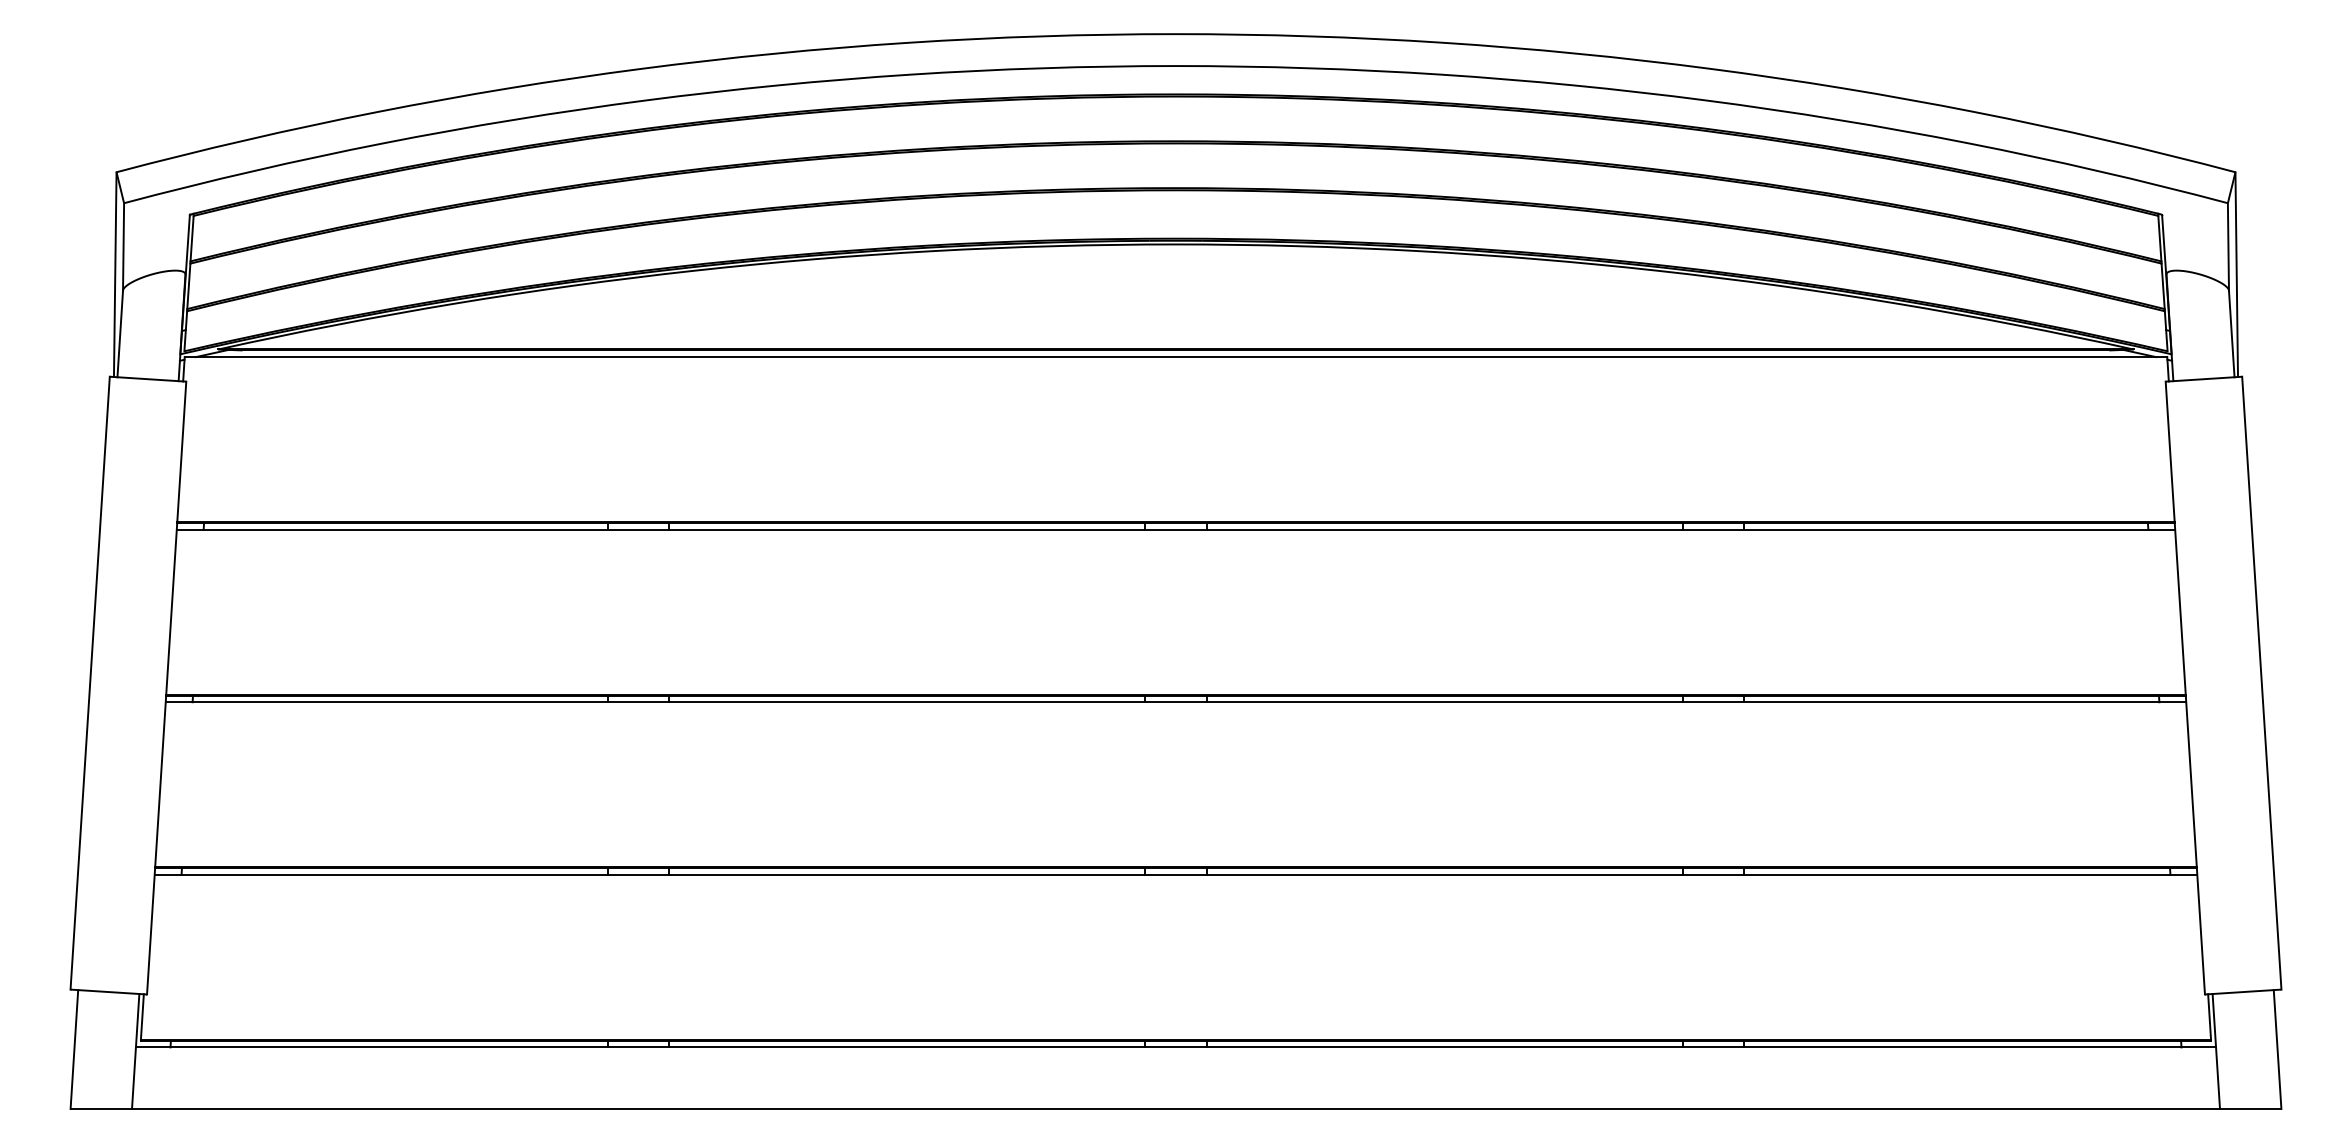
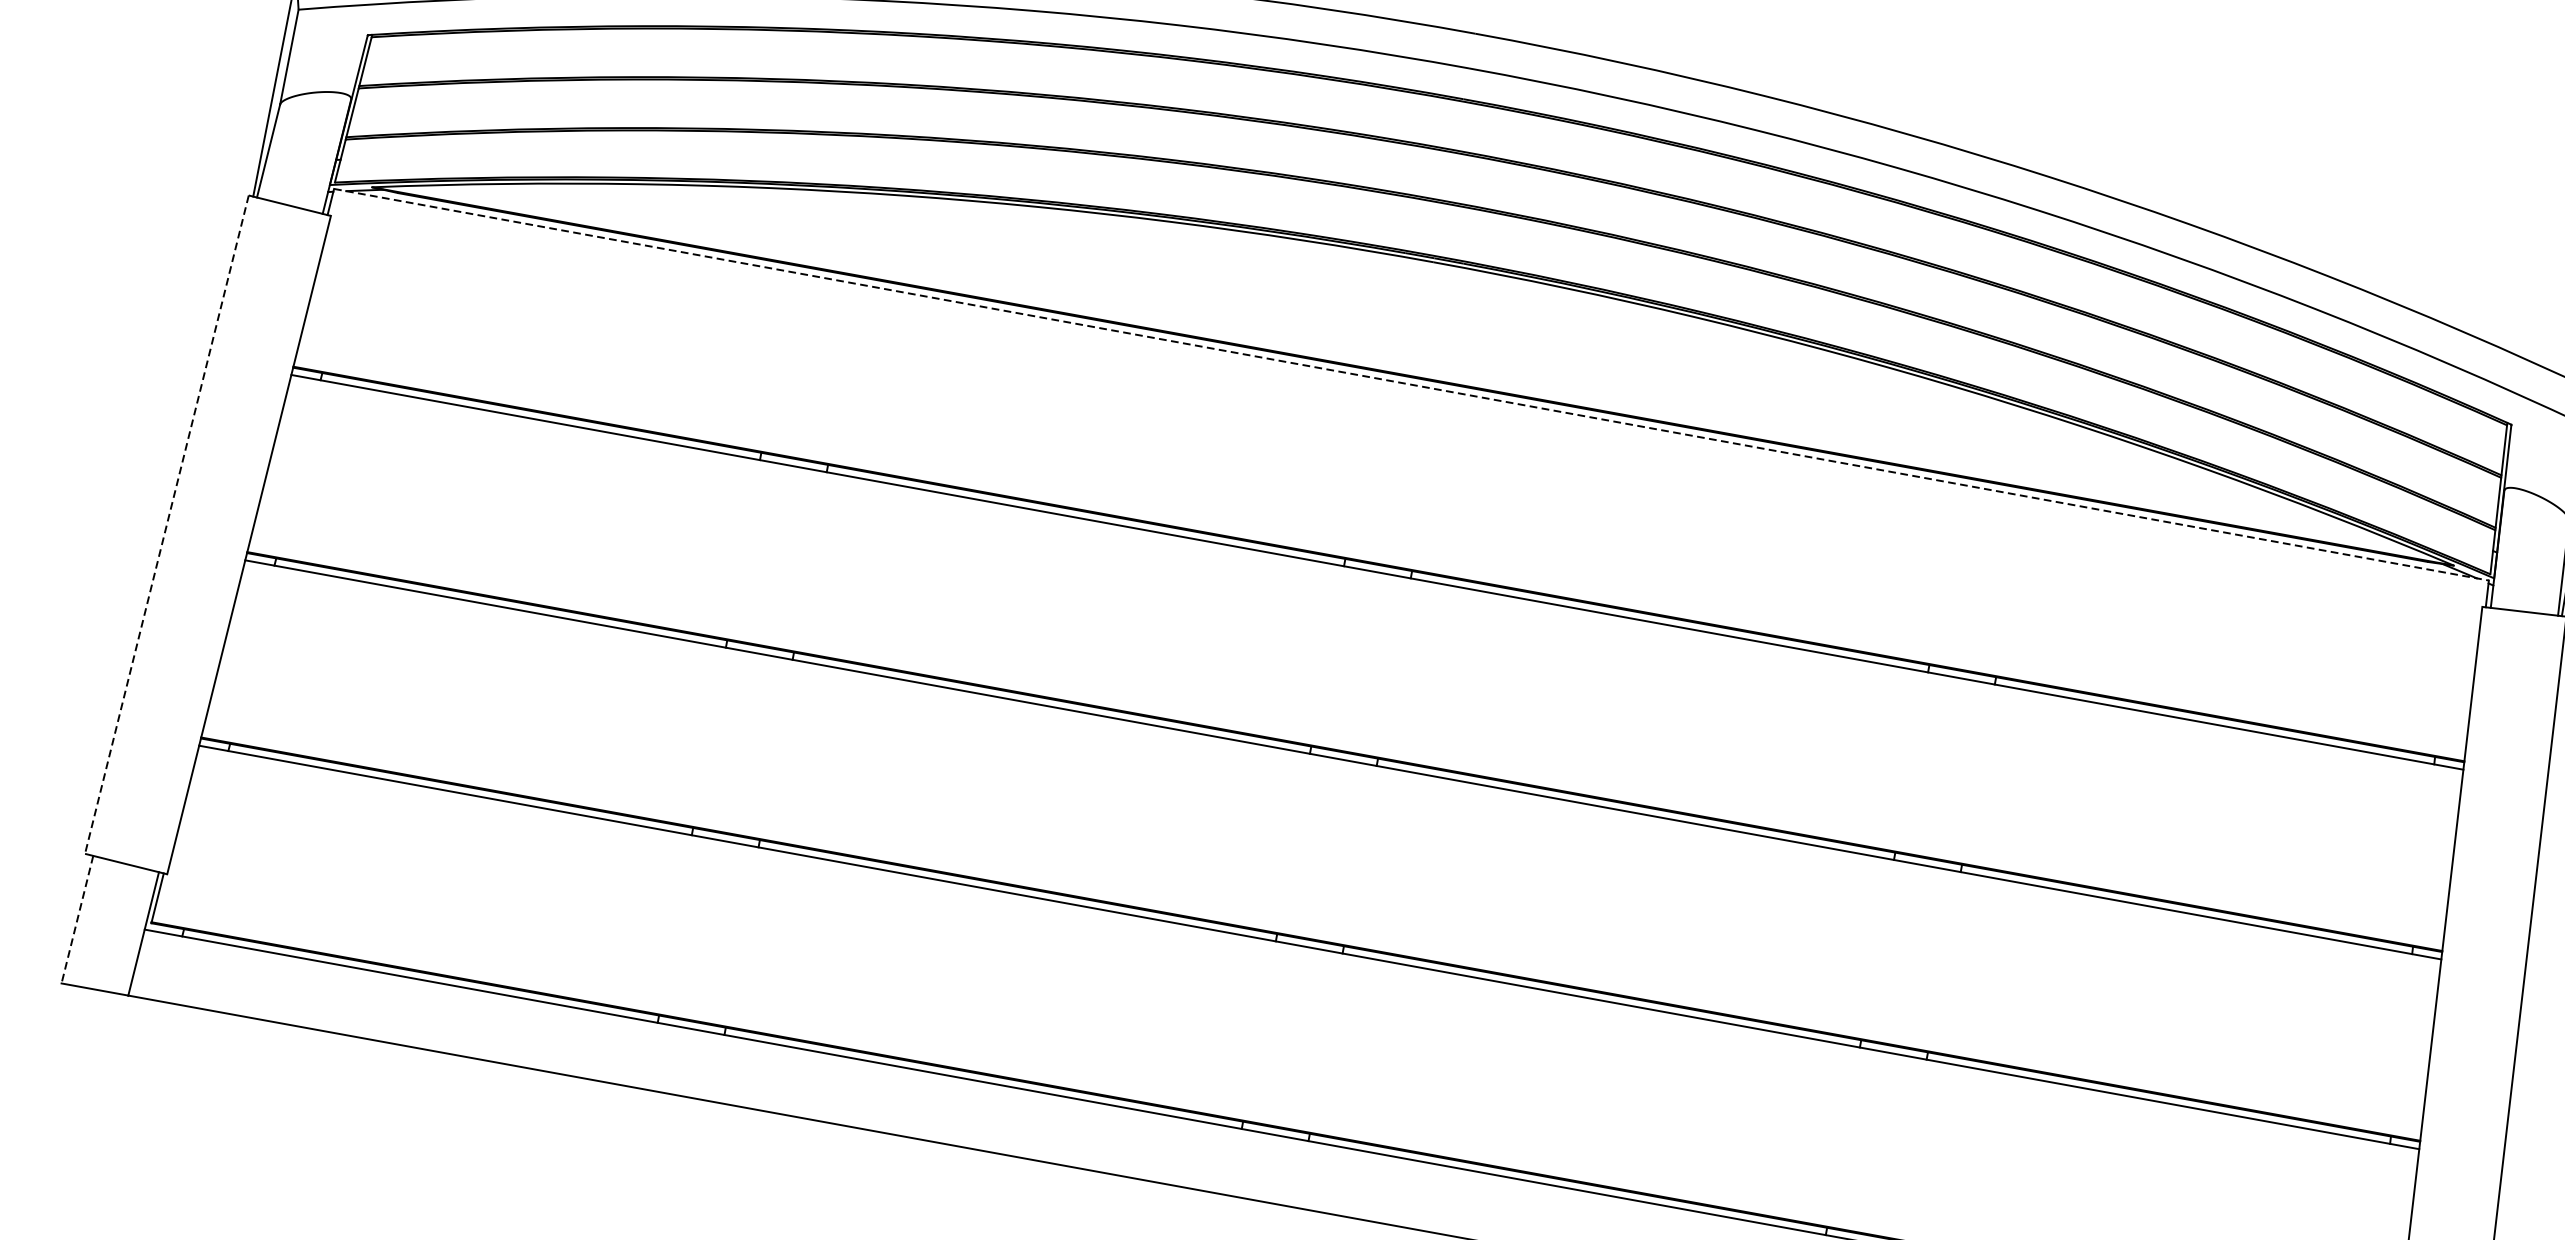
line: (1176, 357) -> (1411, 385), solid -> dashed
line: (90, 683) -> (167, 525), solid -> dashed
line: (74, 1049) -> (77, 919), solid -> dashed

